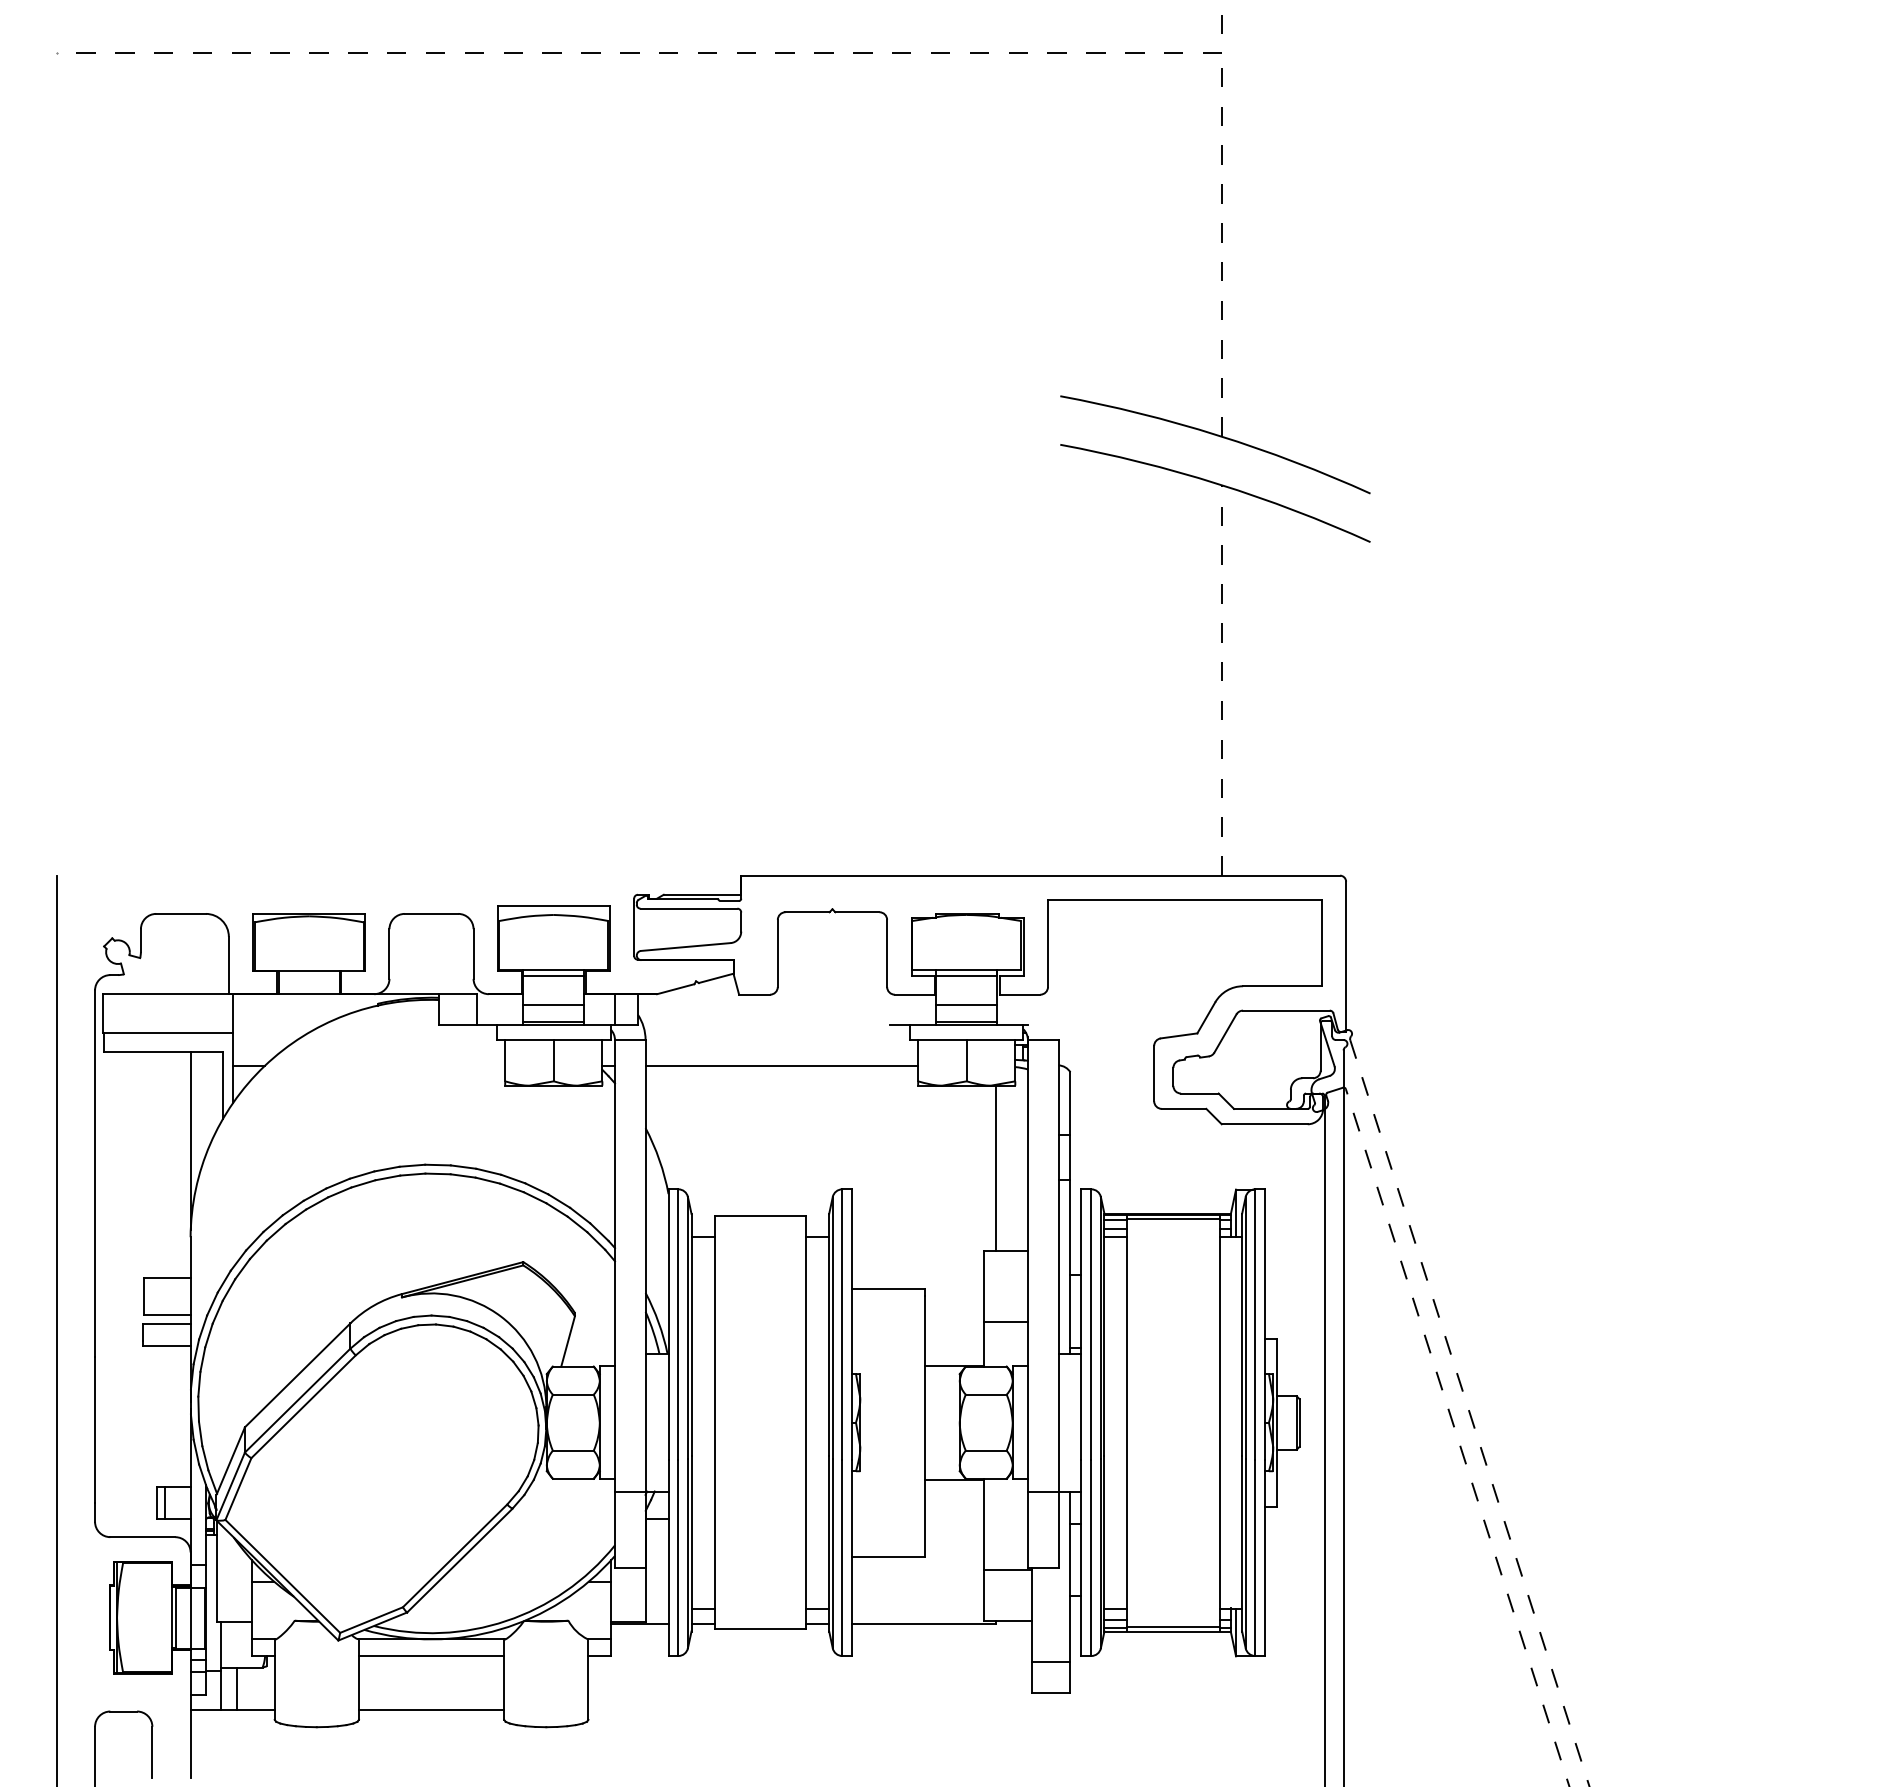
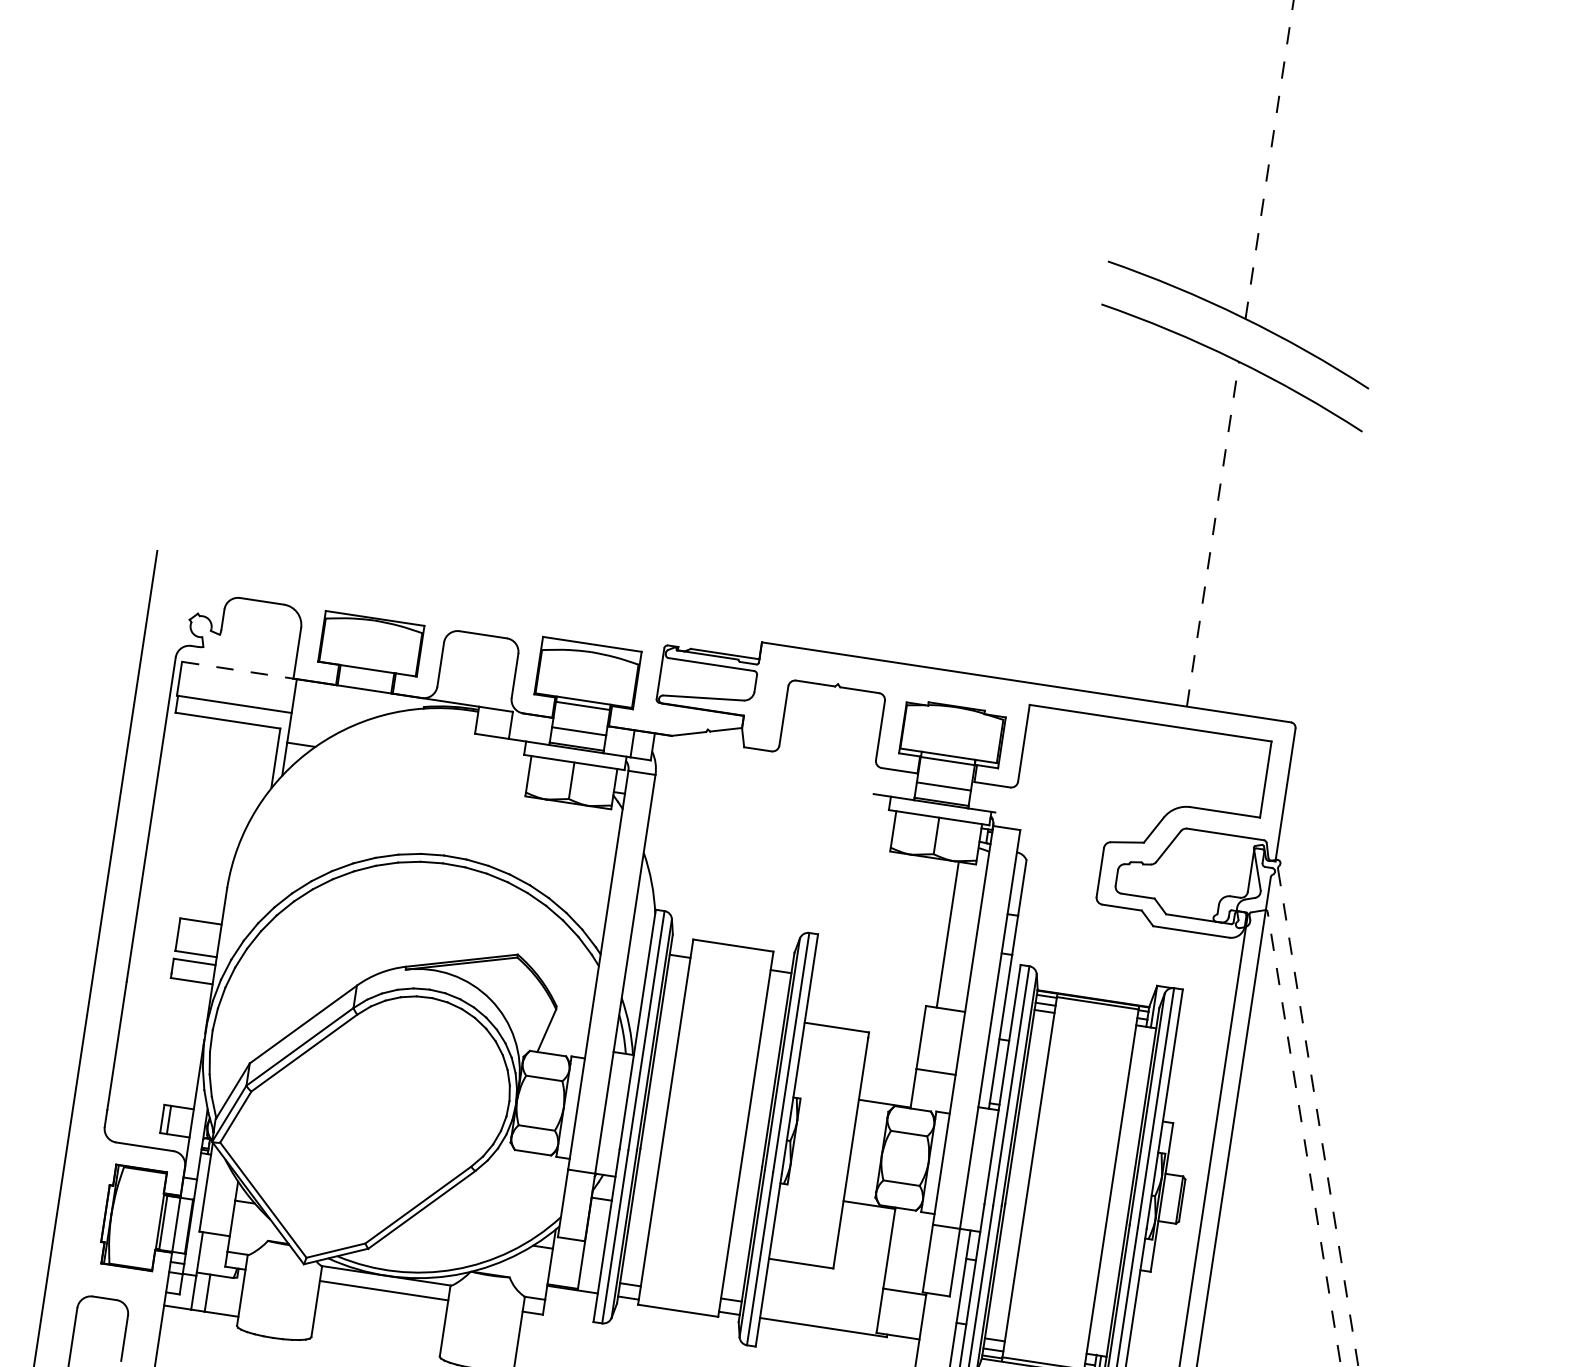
line: (166, 994) -> (238, 670), solid -> dashed
line: (781, 1066) -> (772, 816), removed
line: (190, 1140) -> (240, 802), removed
line: (431, 1709) -> (376, 1337), removed

